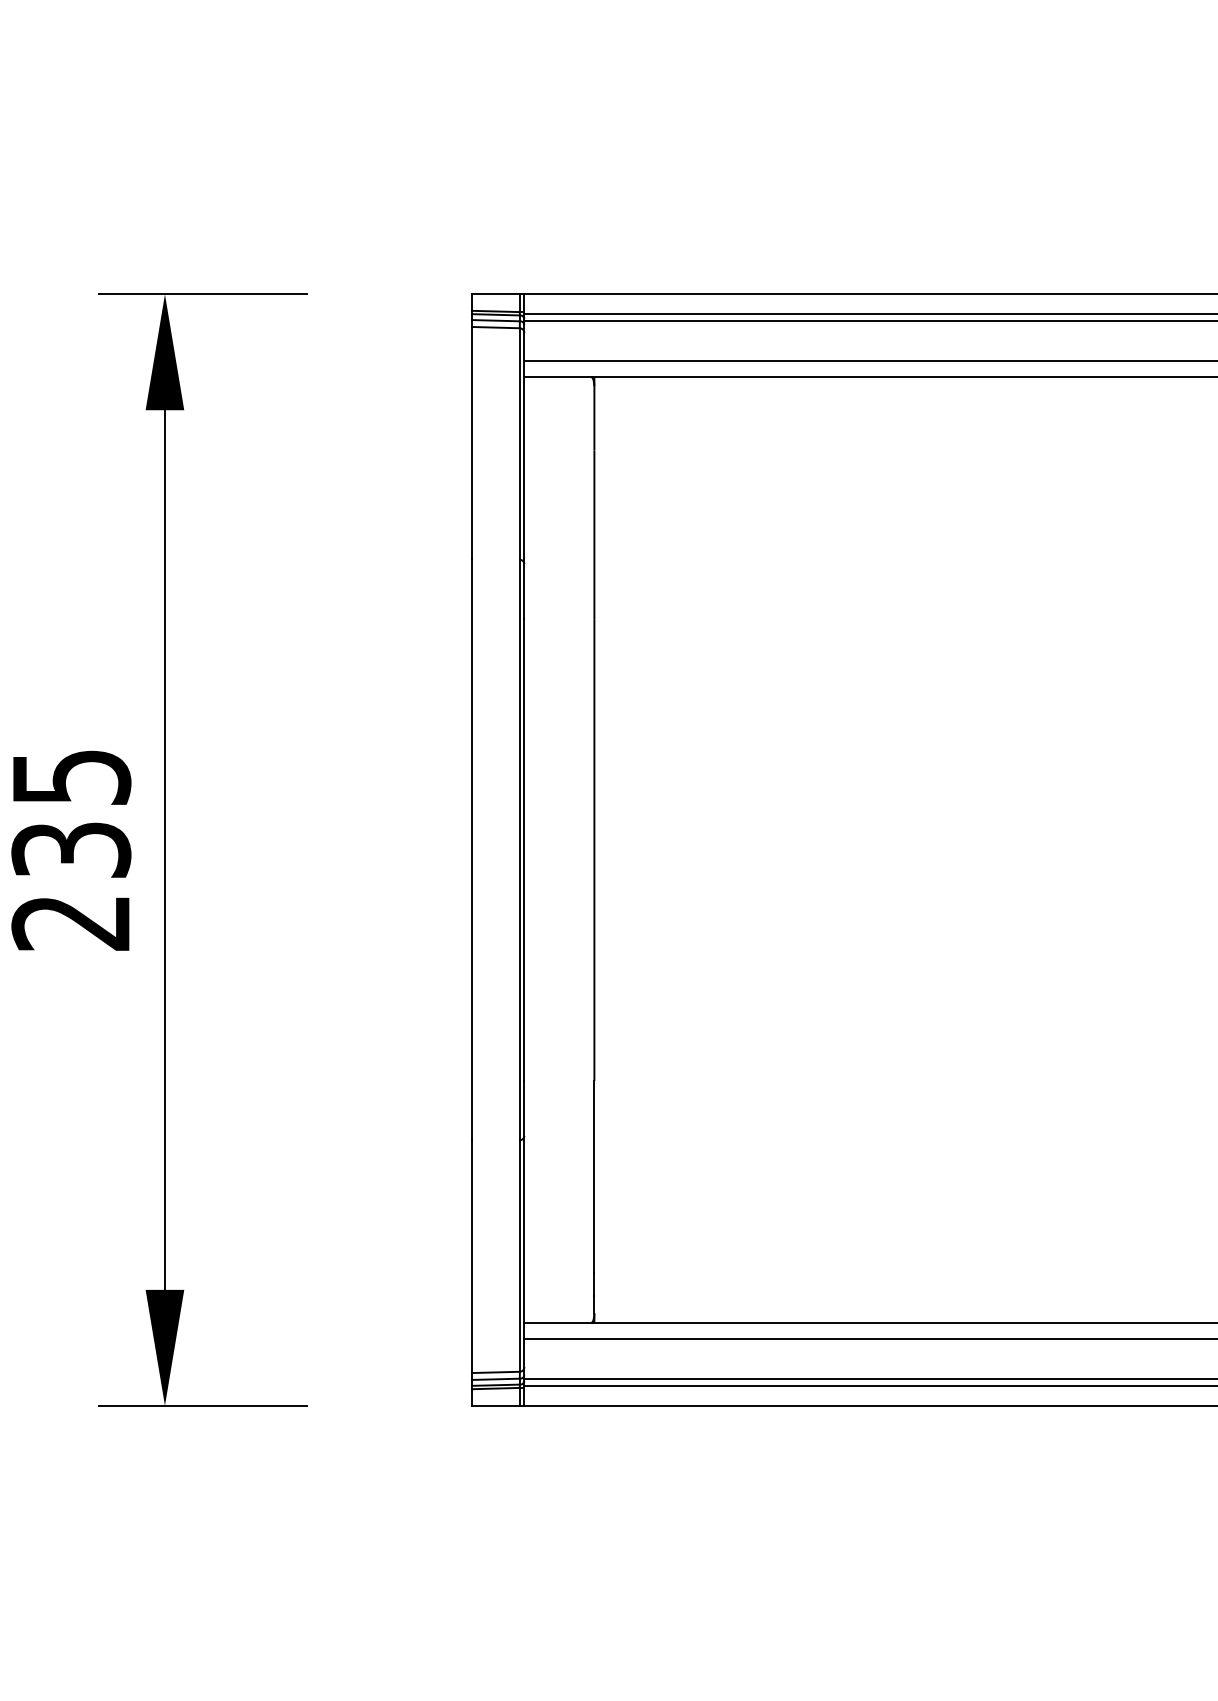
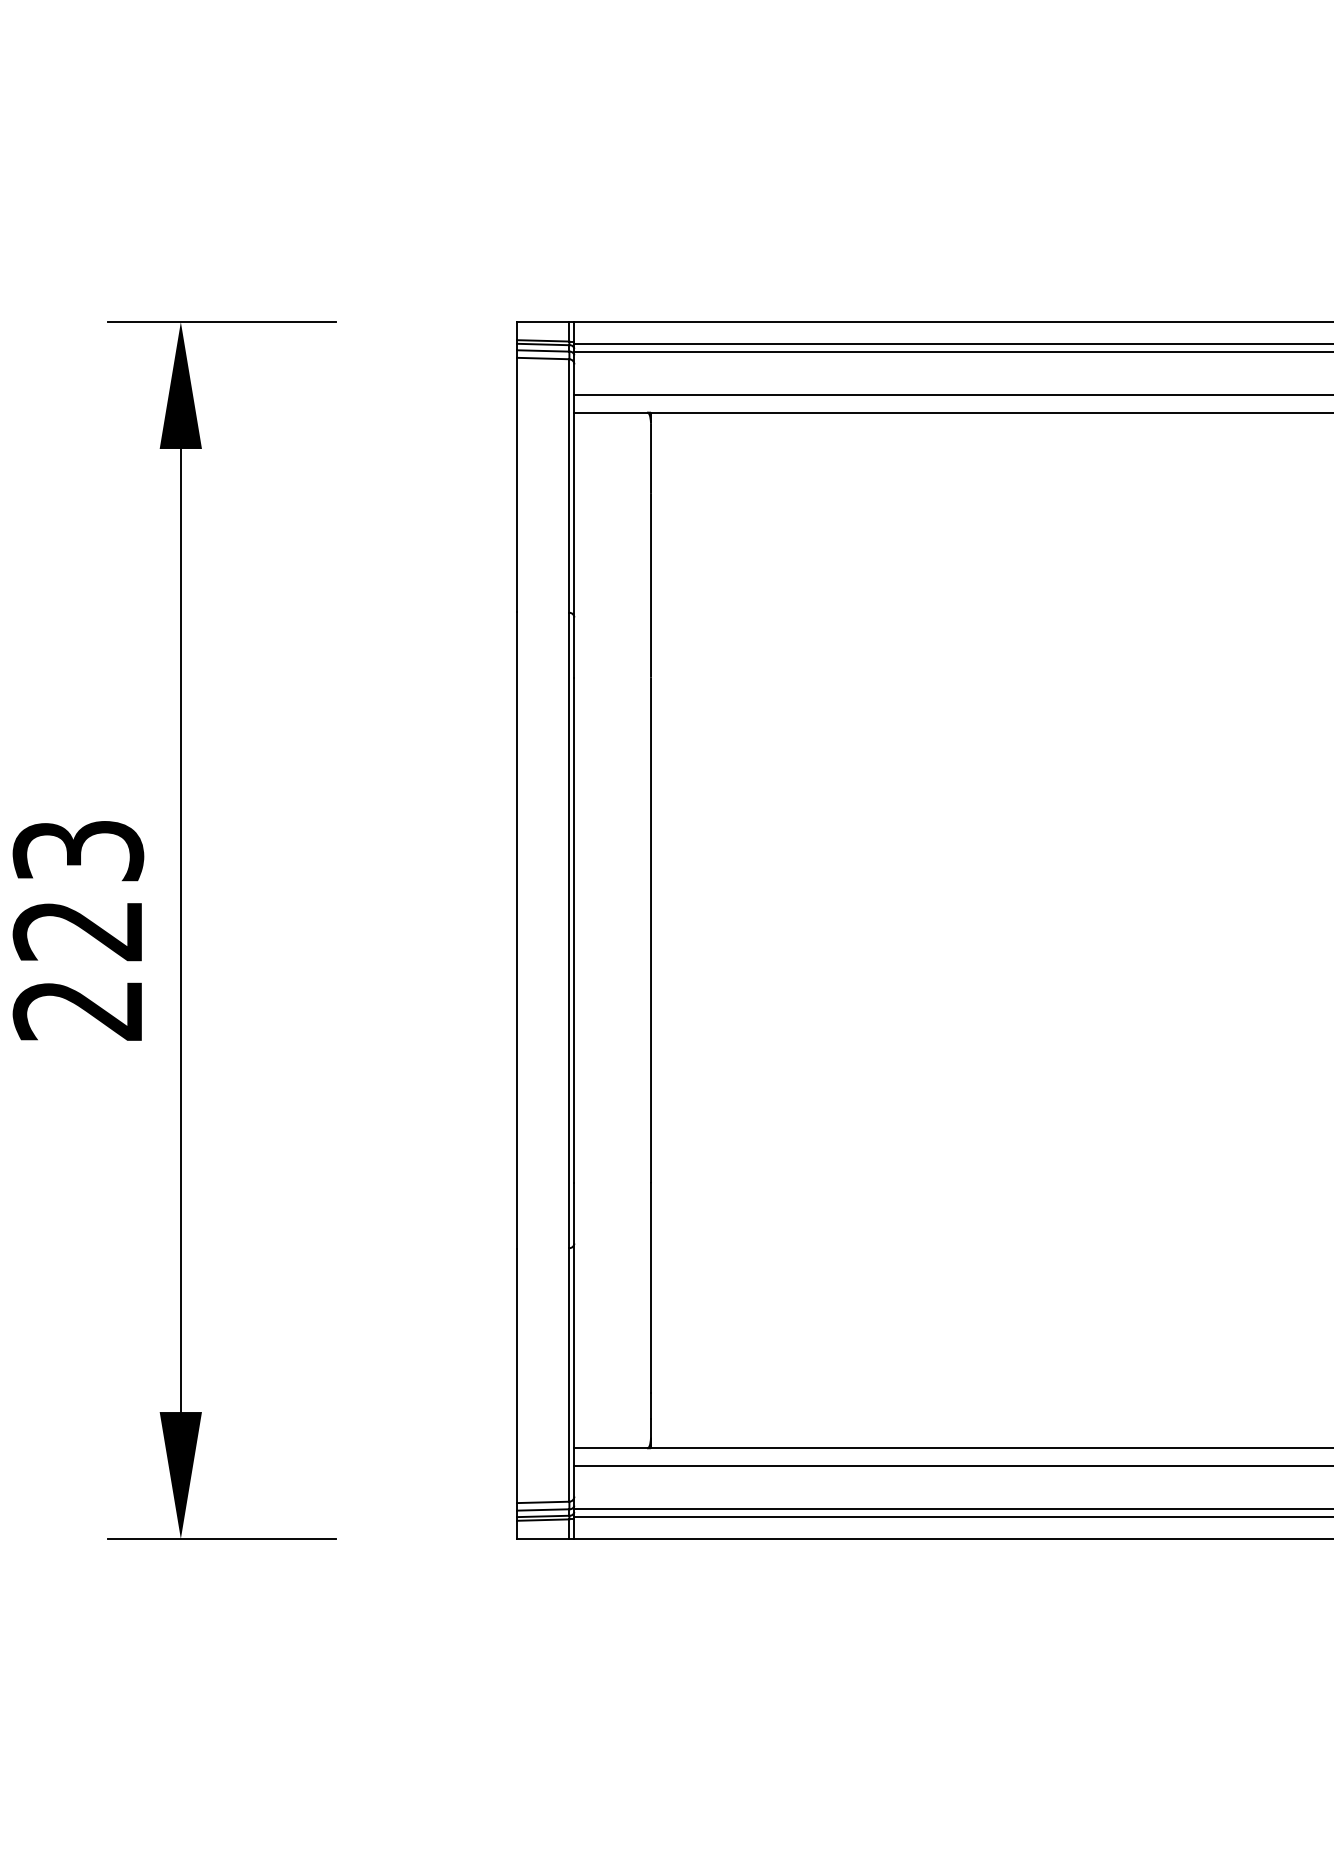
text: (71, 814) -> (78, 891), 235 -> 223

